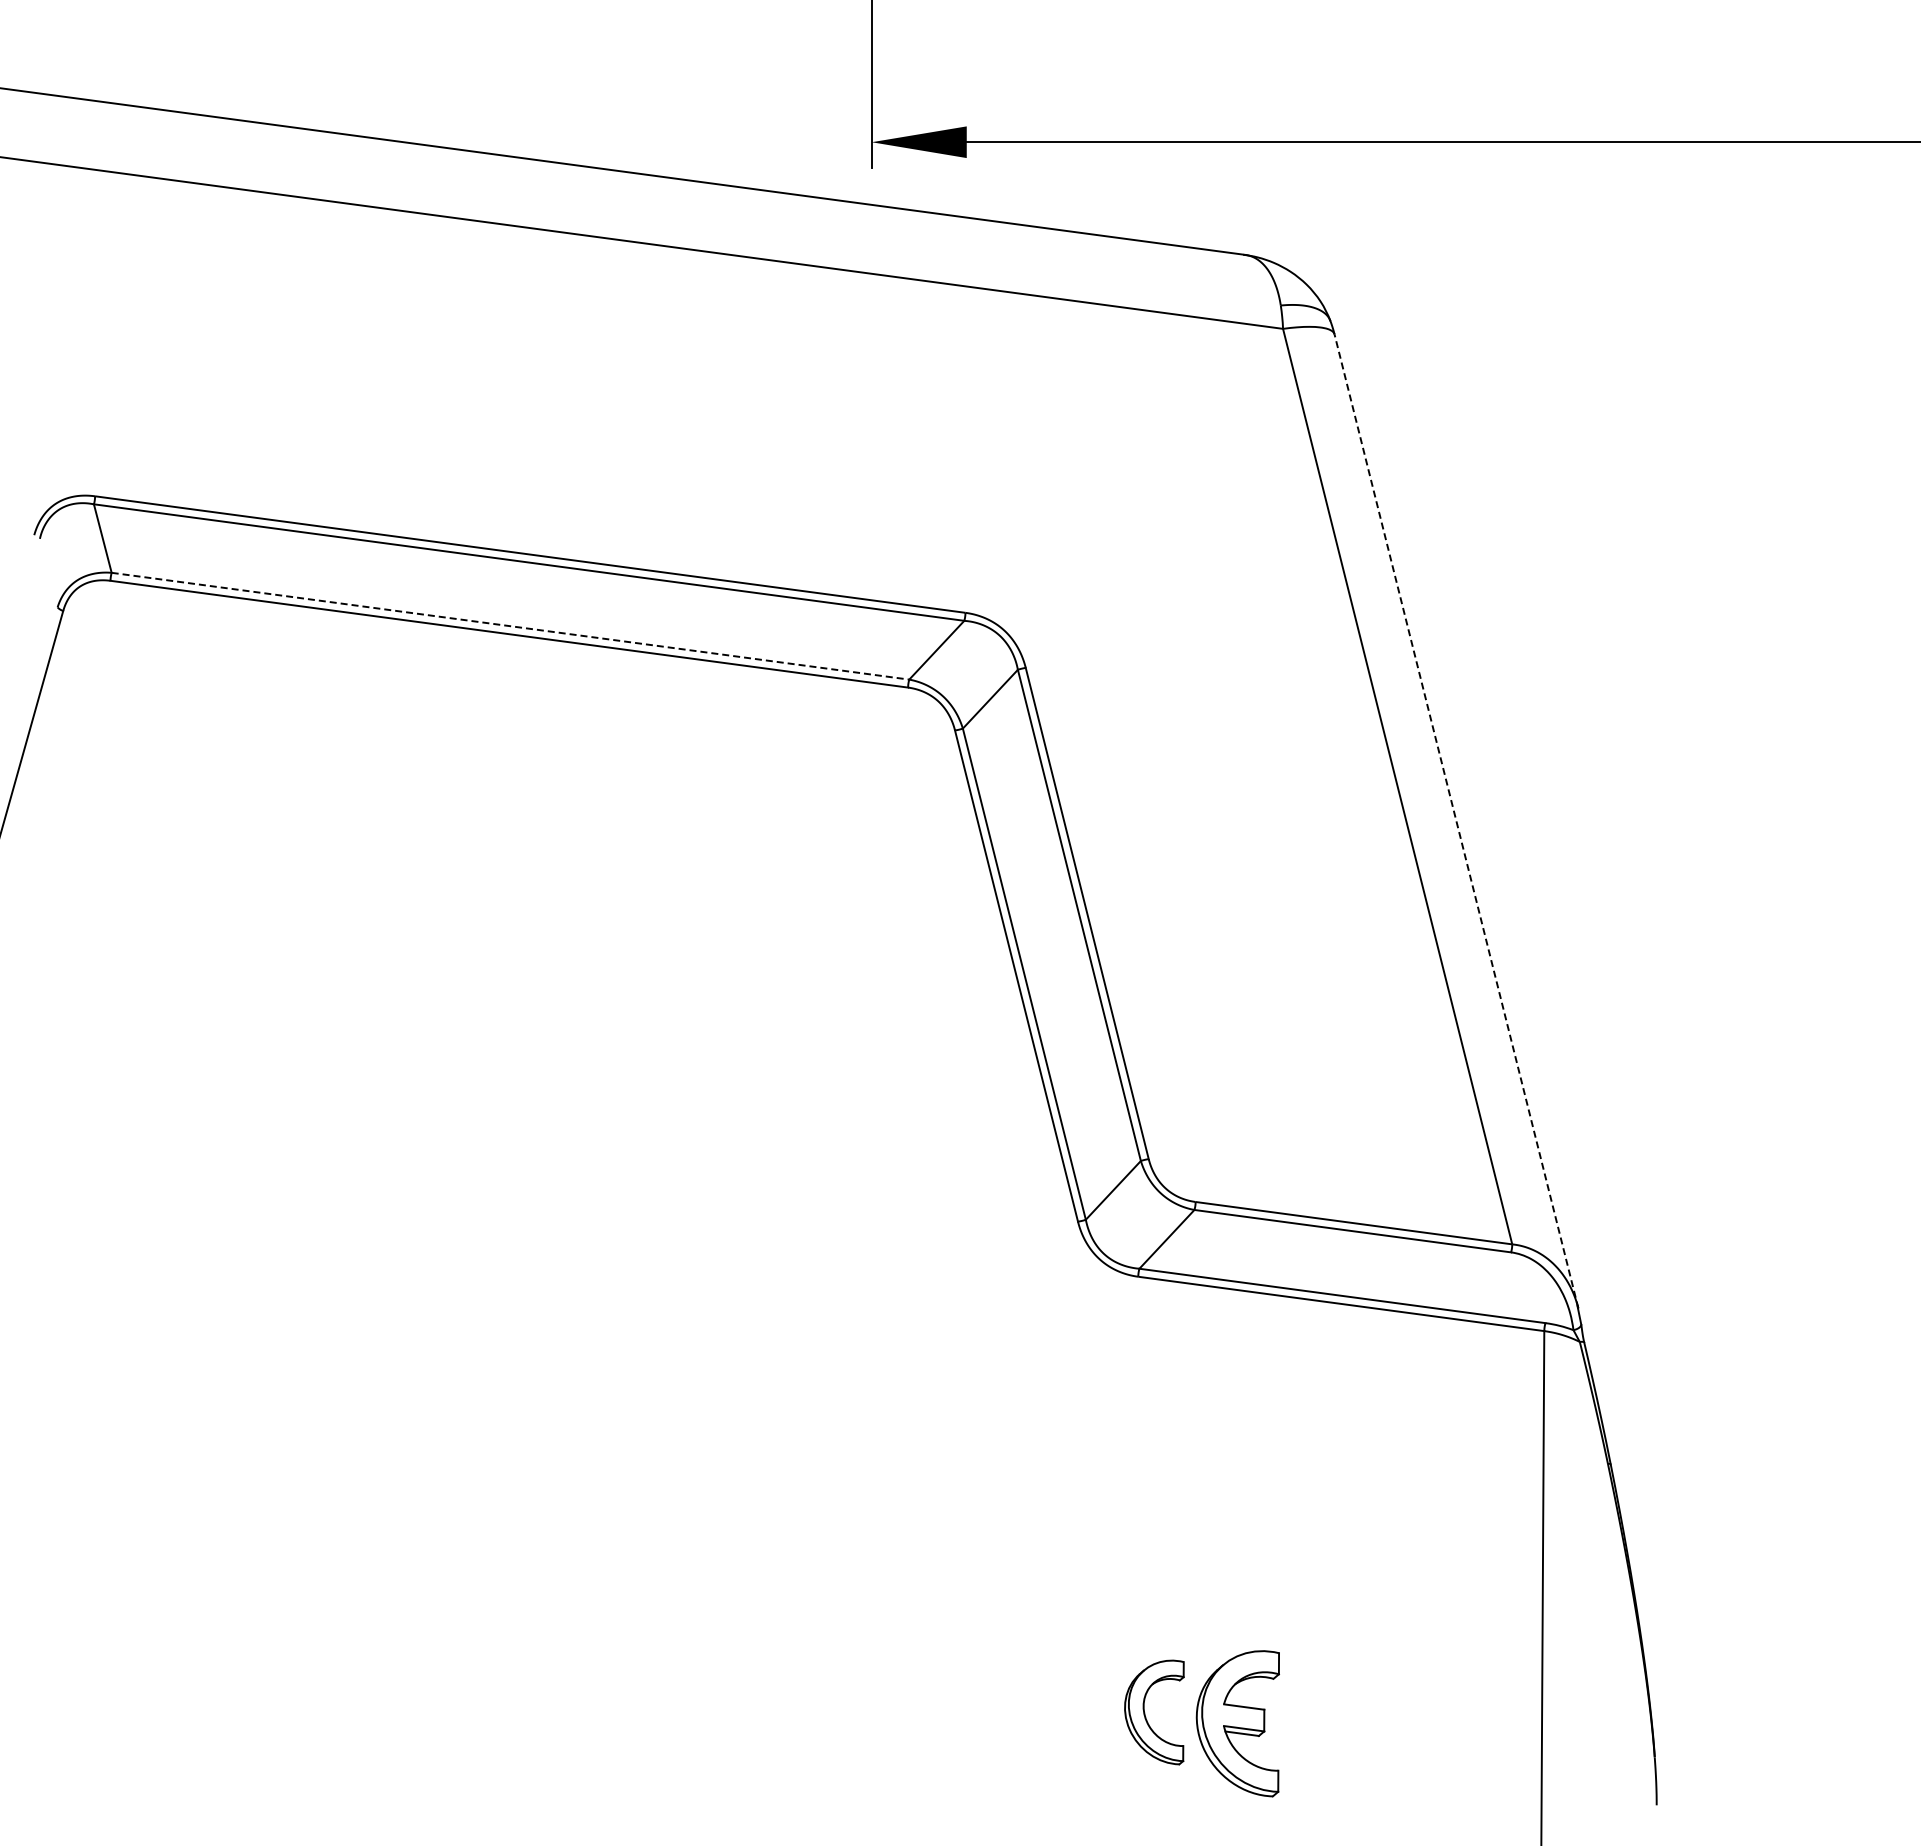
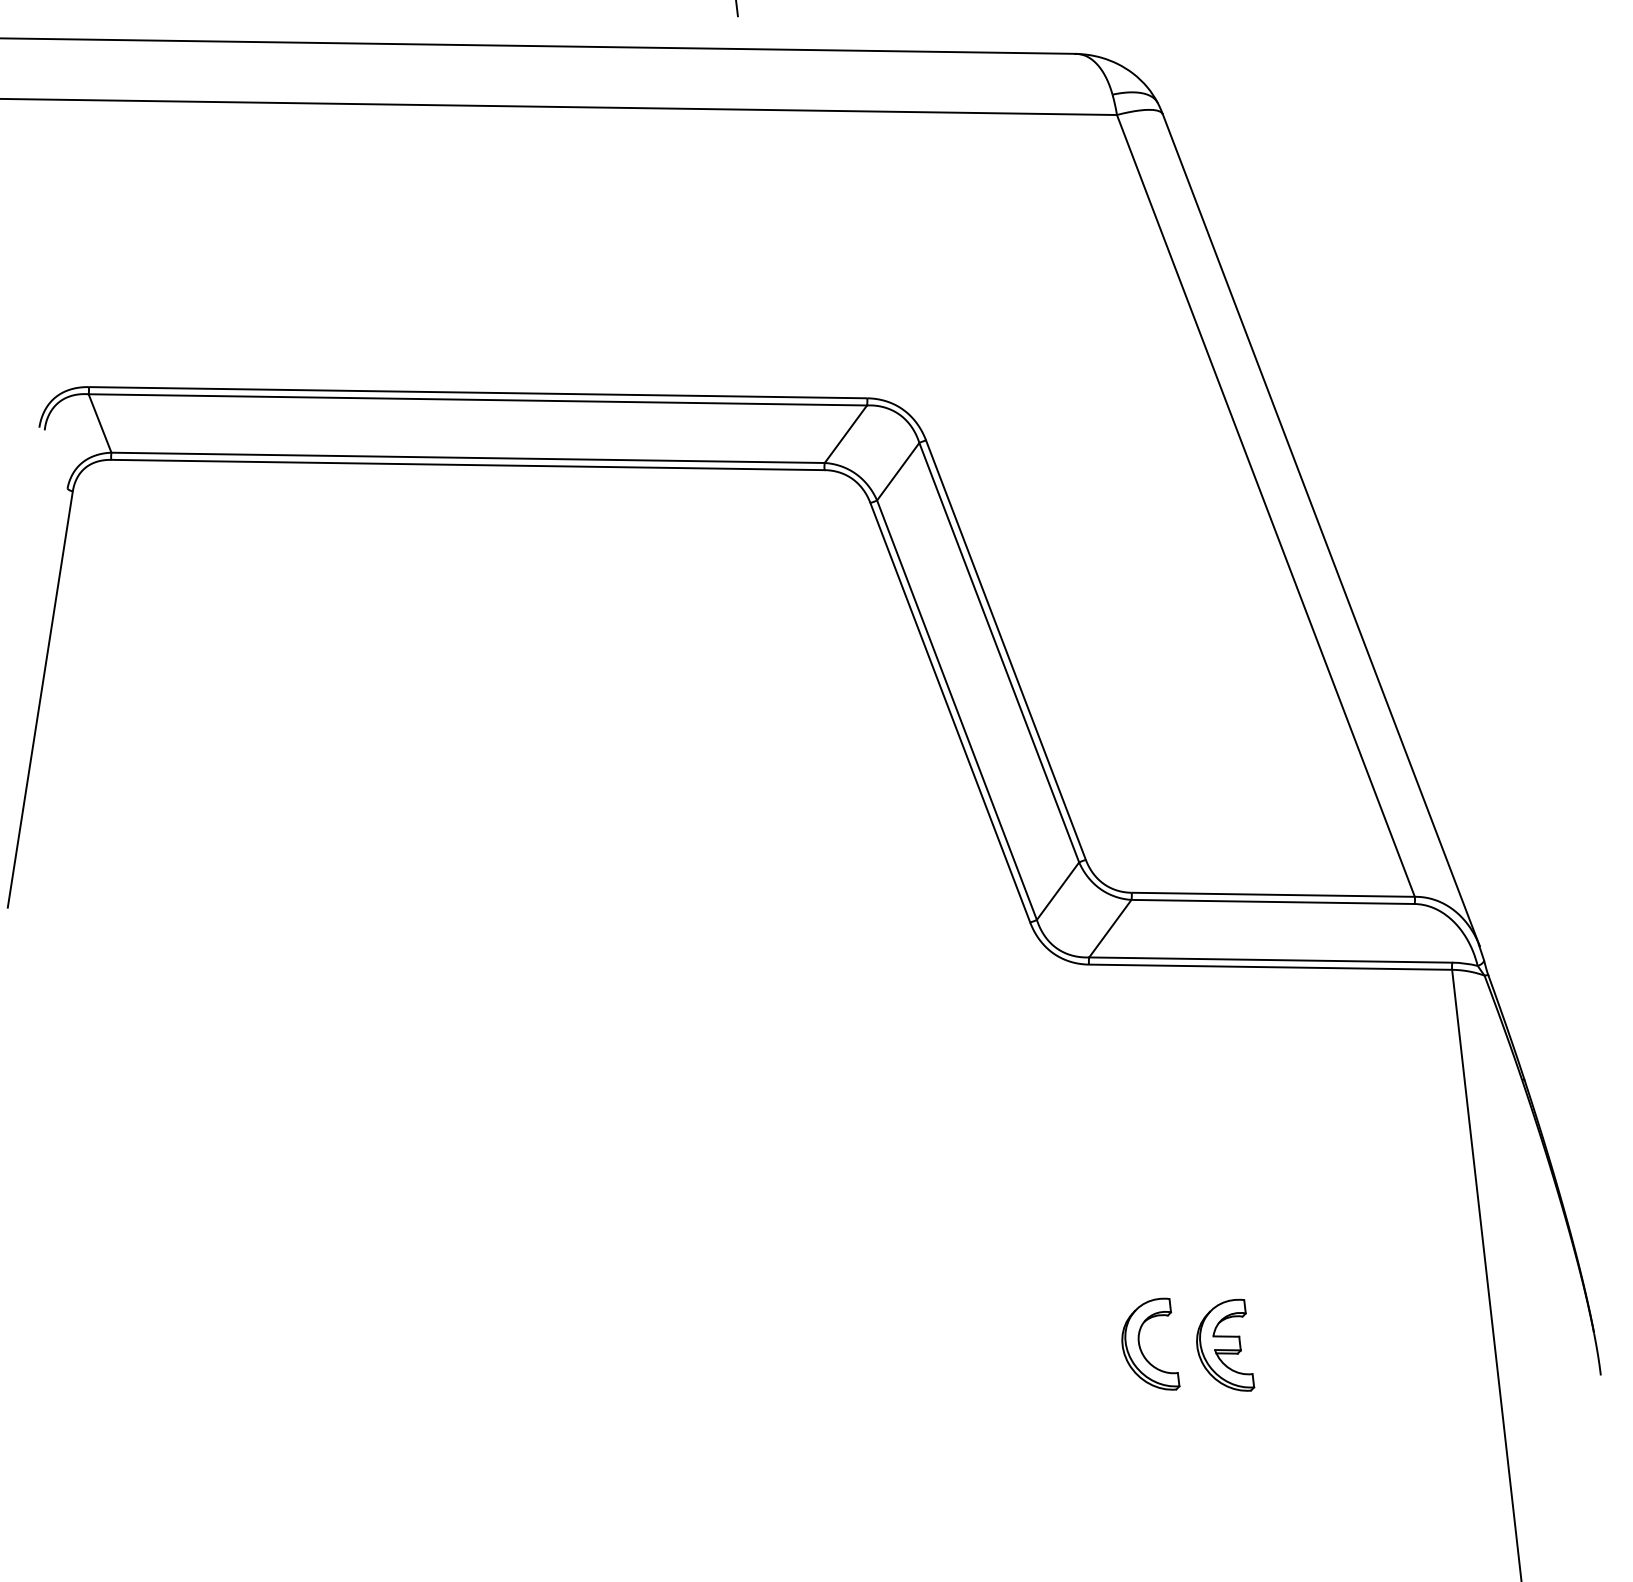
line: (510, 626) -> (468, 458), dashed -> solid
line: (1456, 820) -> (1321, 529), dashed -> solid
part: (1237, 1723) -> (1223, 1347), size x0.71

